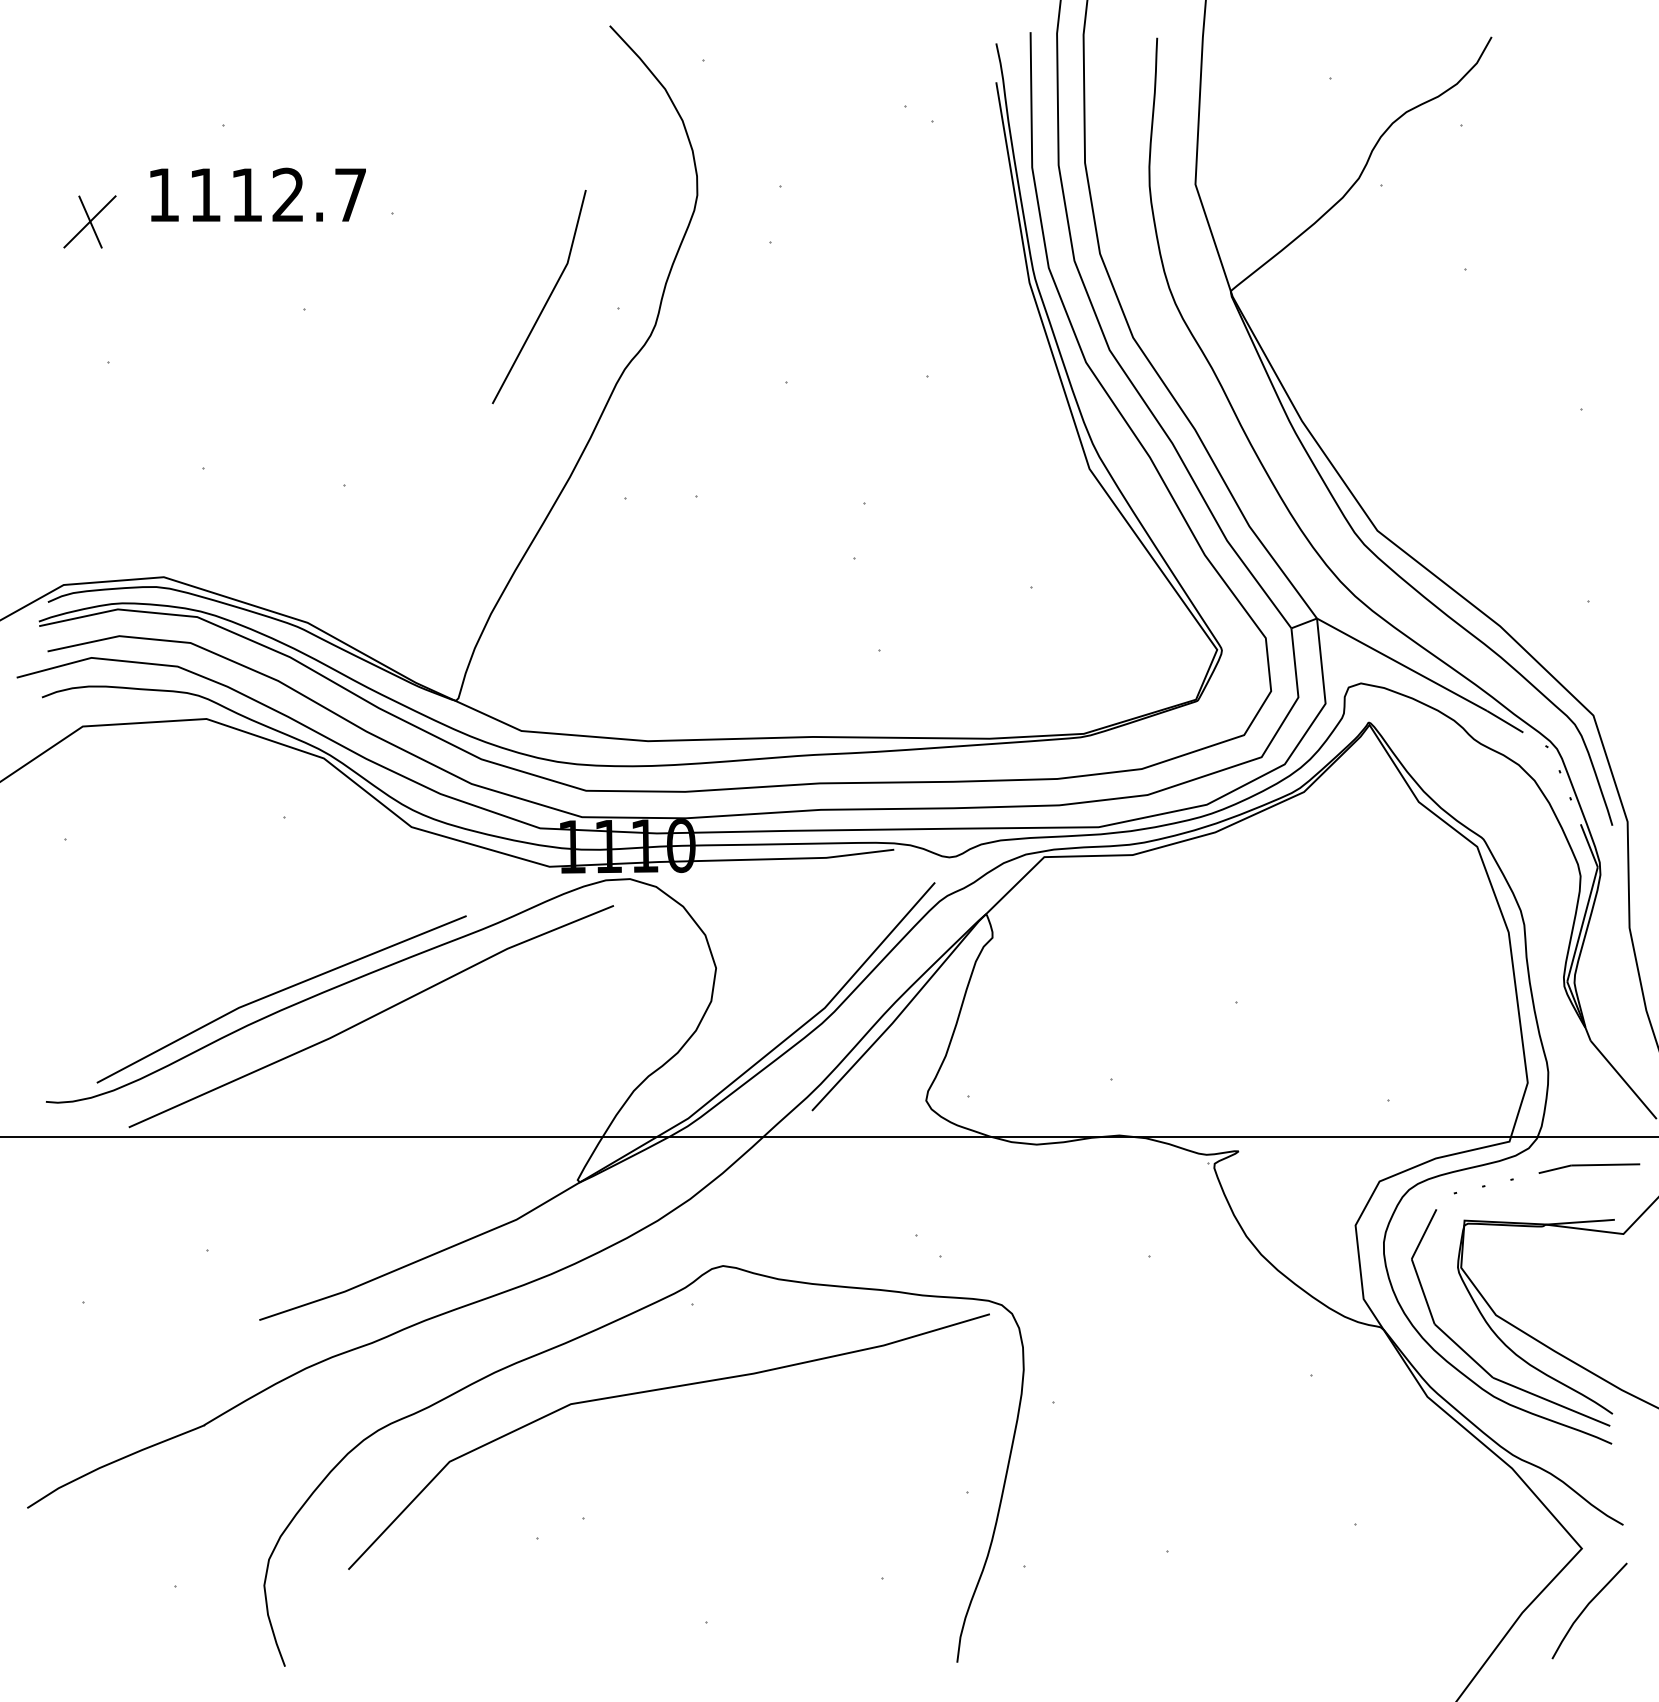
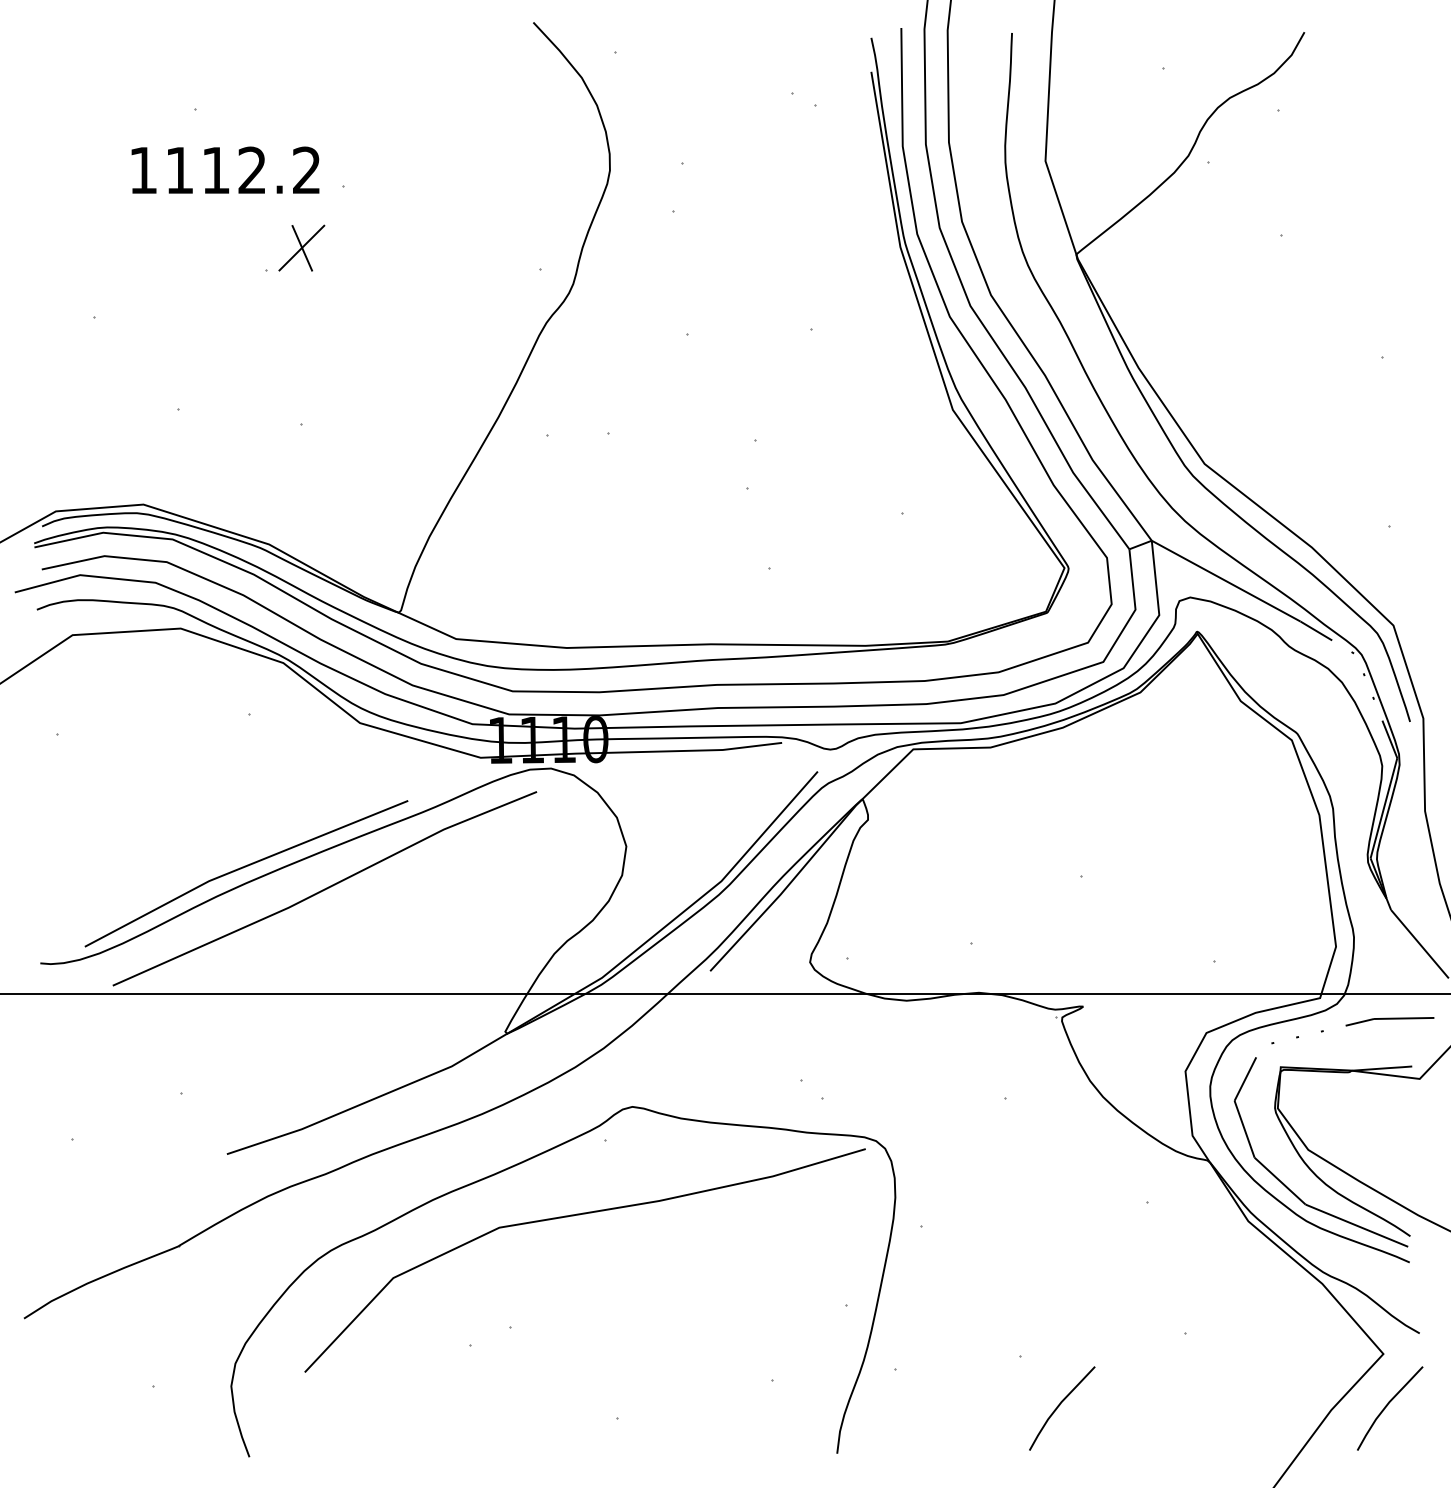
text: (349, 194) -> (305, 169), 1112.7 -> 1112.2
part: (89, 221) -> (301, 247), moved
line: (546, 300) -> (478, 262), removed
curve: (1212, 1607) -> (1060, 1405), added

